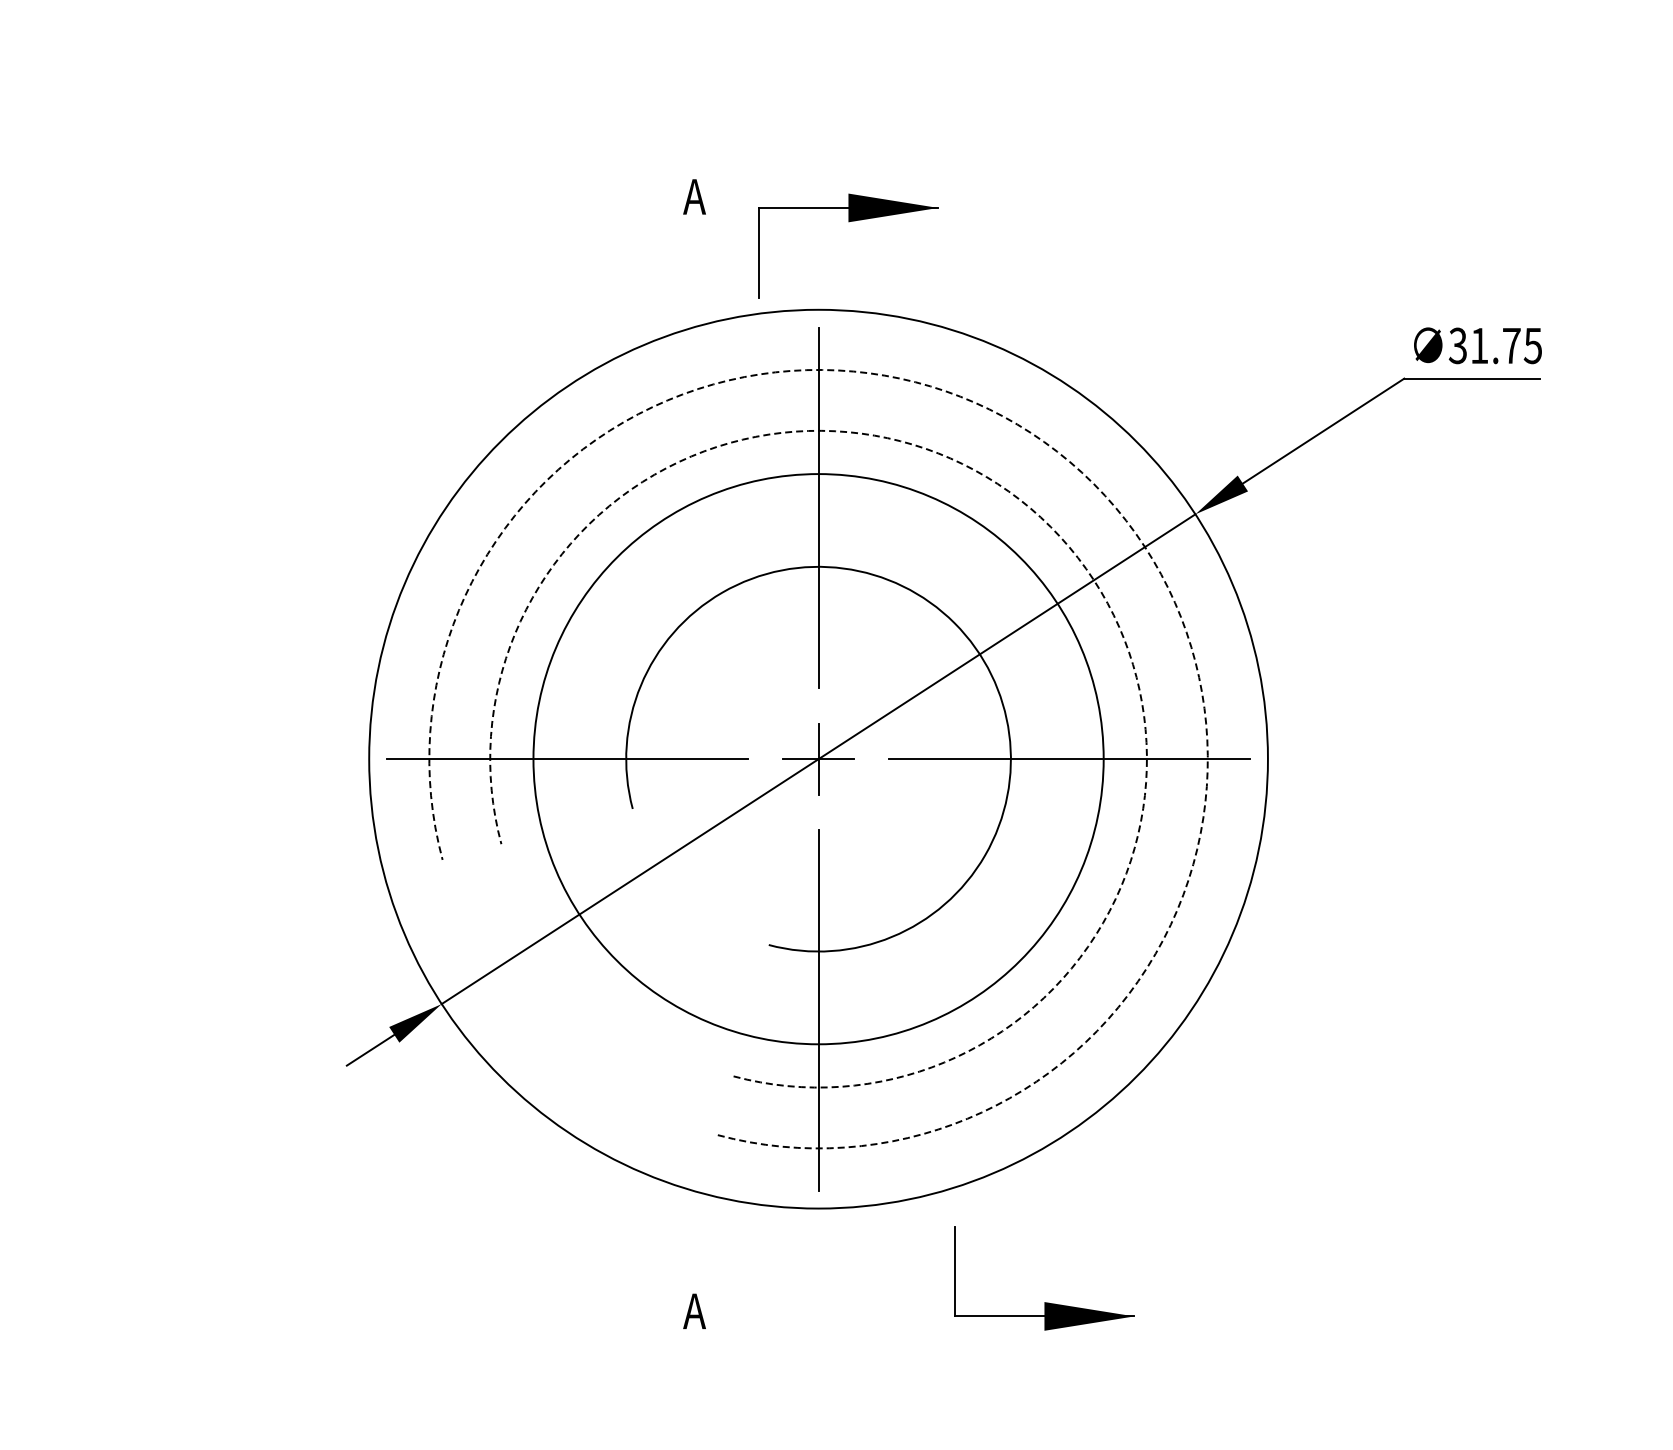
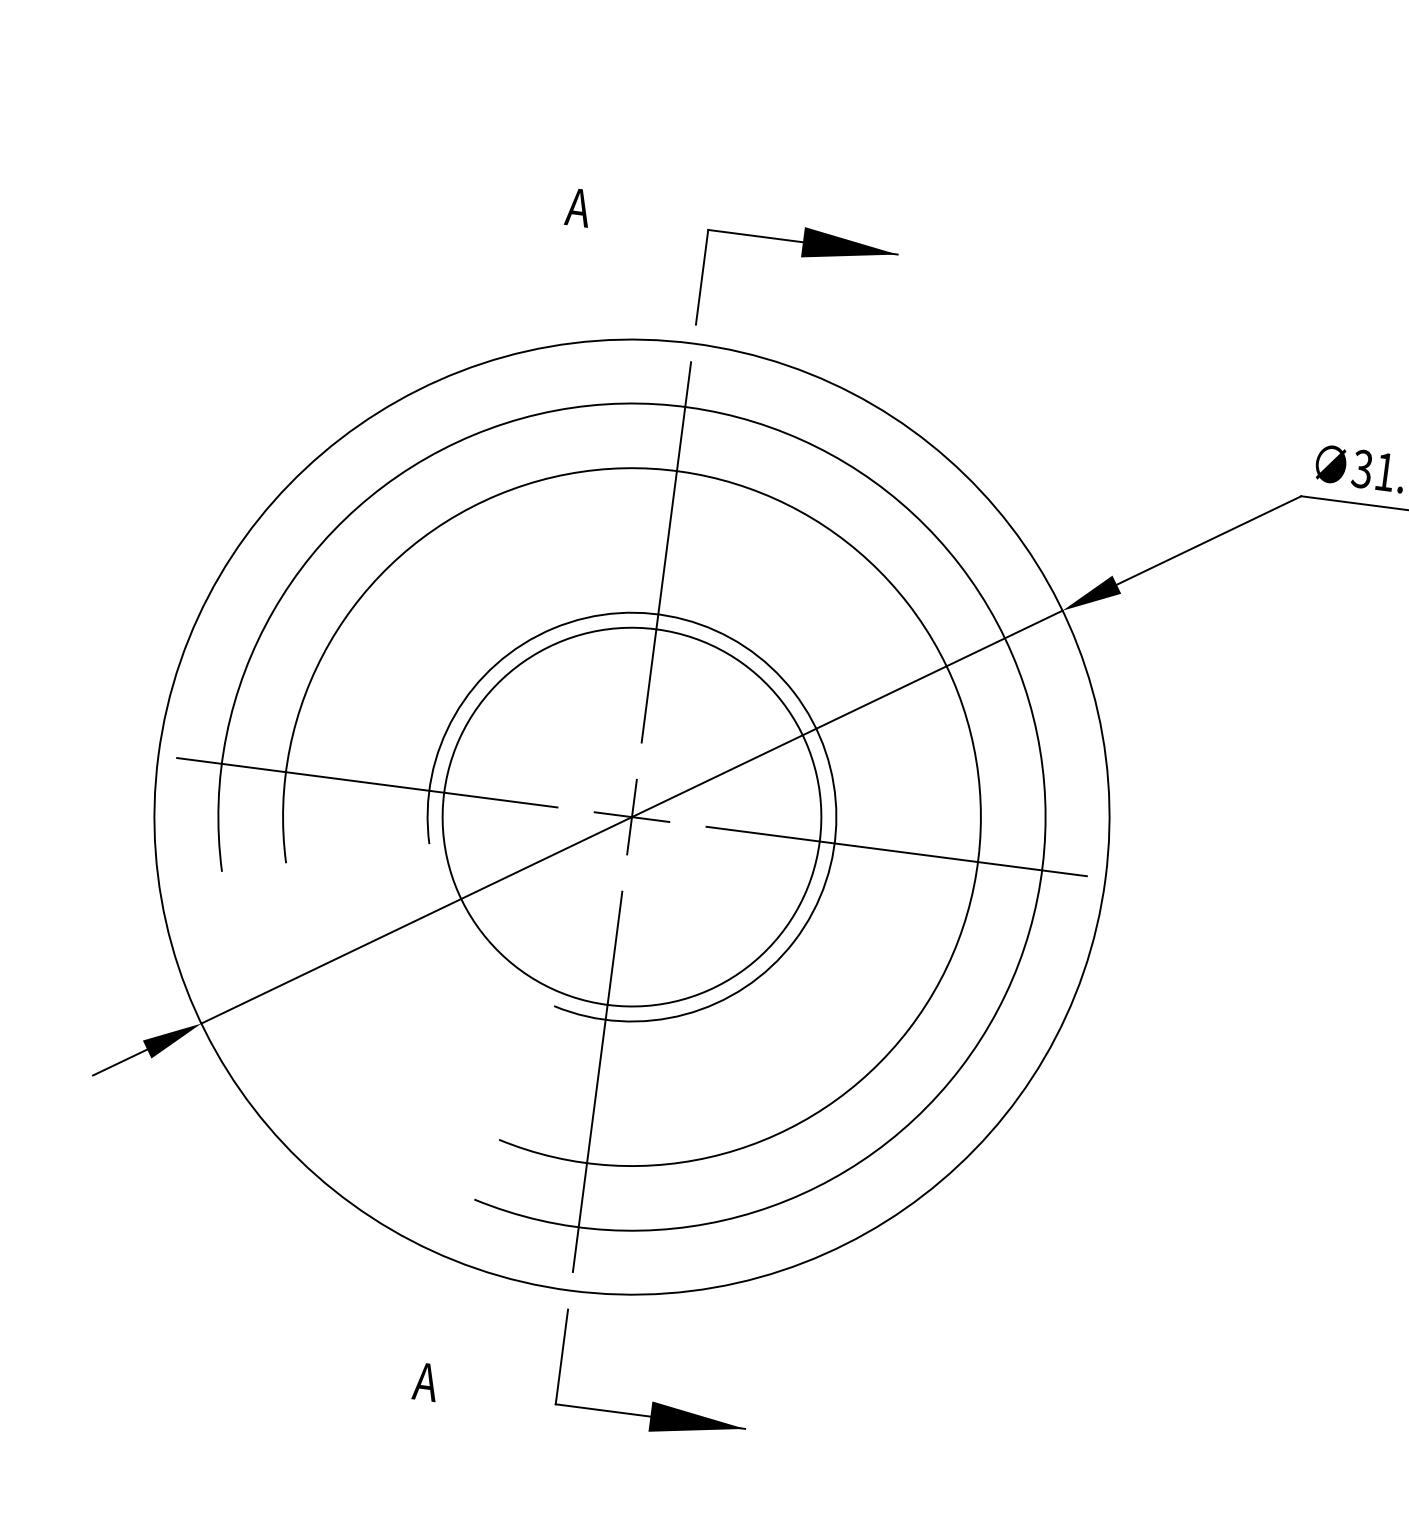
part: (848, 222) -> (801, 257), moved
arc: (1093, 483) -> (959, 564), dashed -> solid
arc: (1050, 527) -> (908, 604), dashed -> solid
circle: (818, 759) -> (631, 817), size x0.62
part: (1044, 1302) -> (652, 1401), moved

